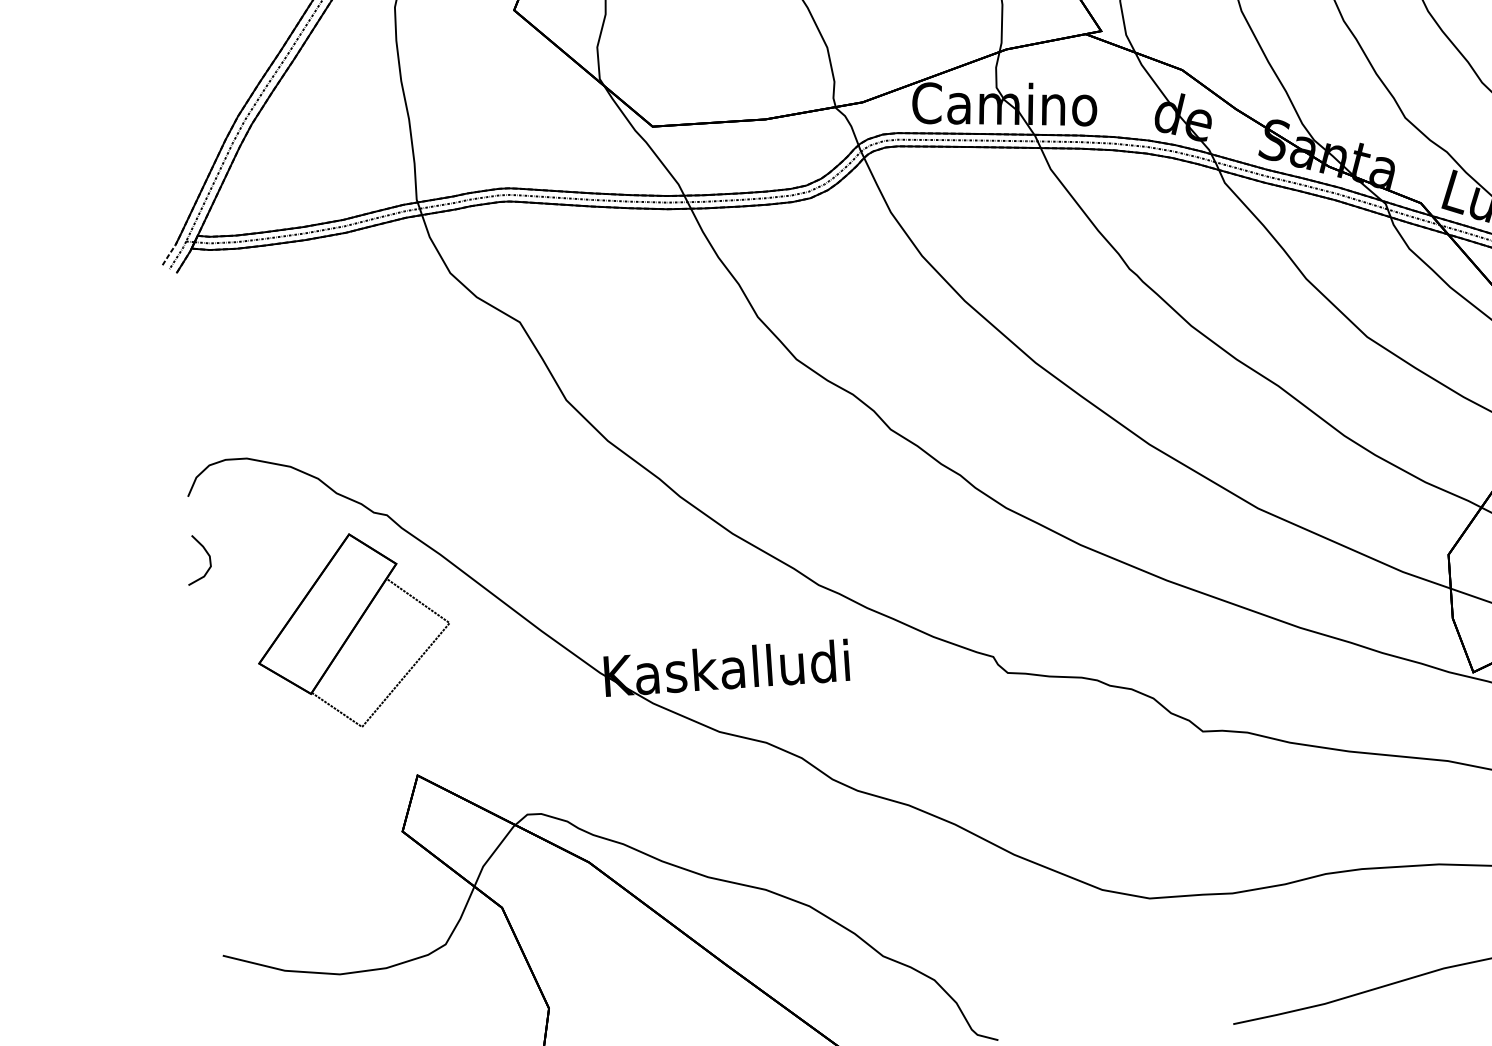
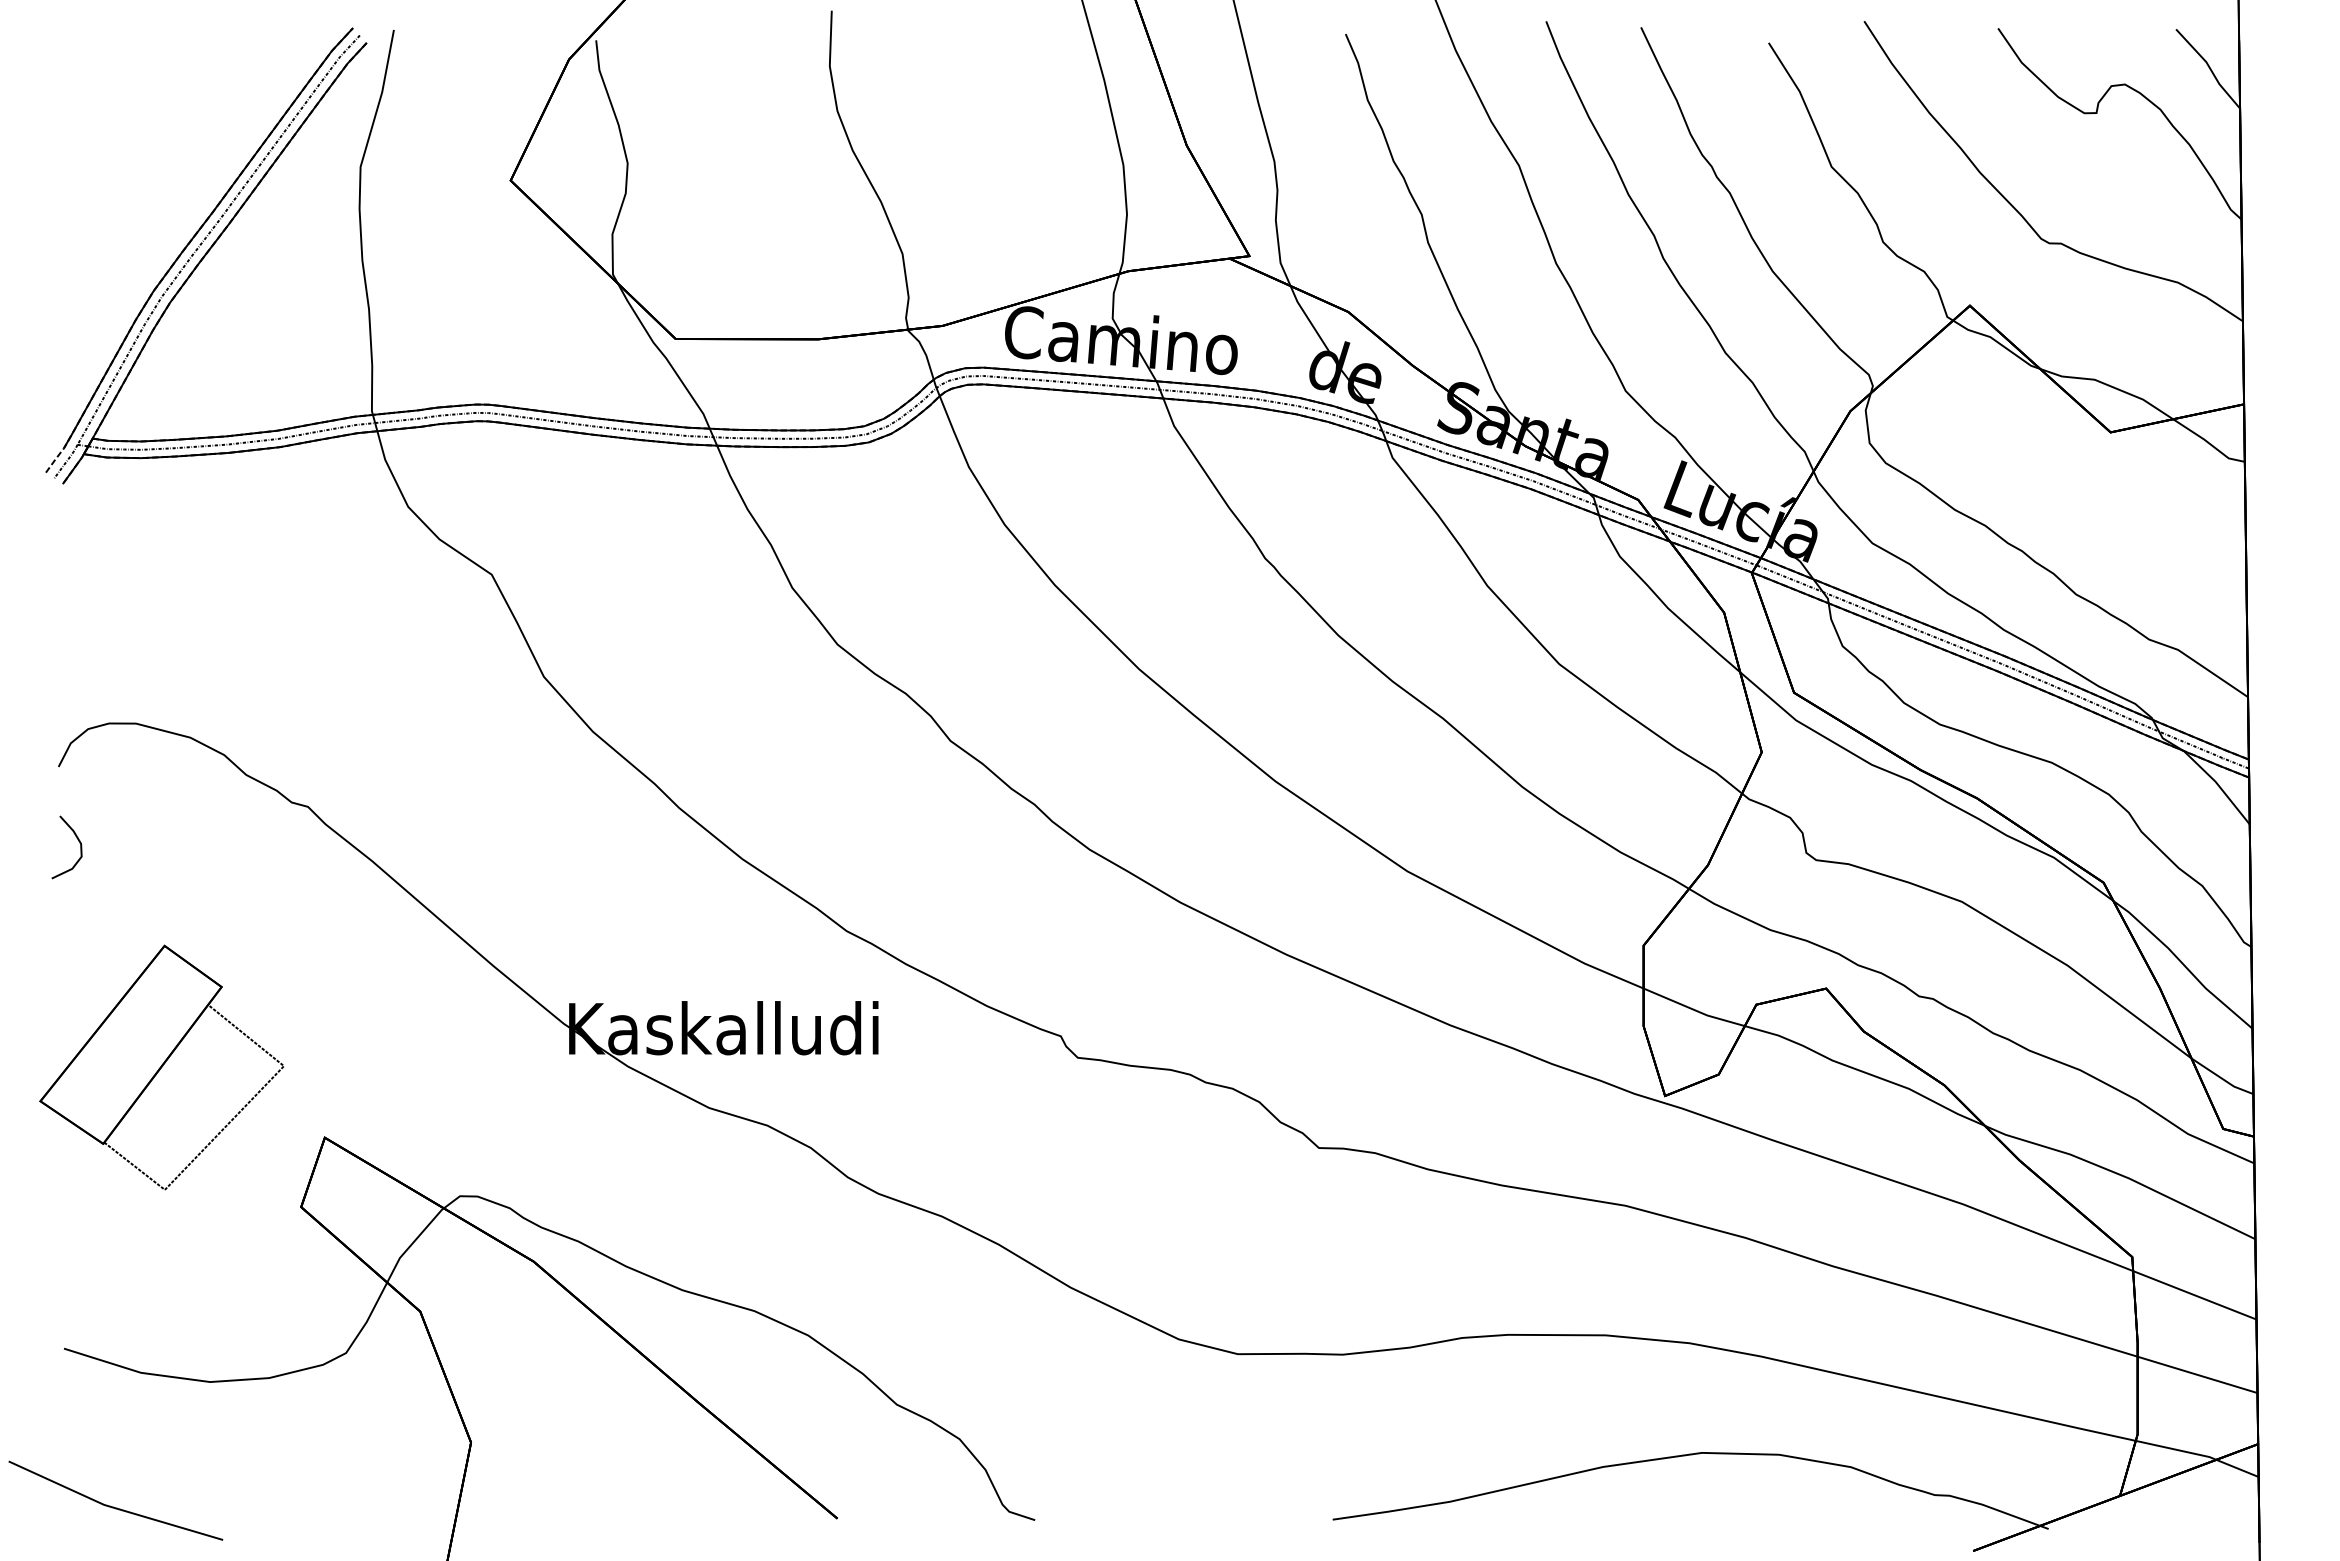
part: (353, 630) -> (161, 1067), moved

